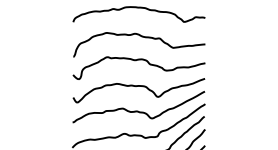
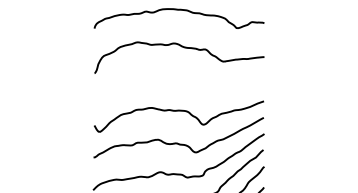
curve: (136, 61) -> (175, 78), removed

